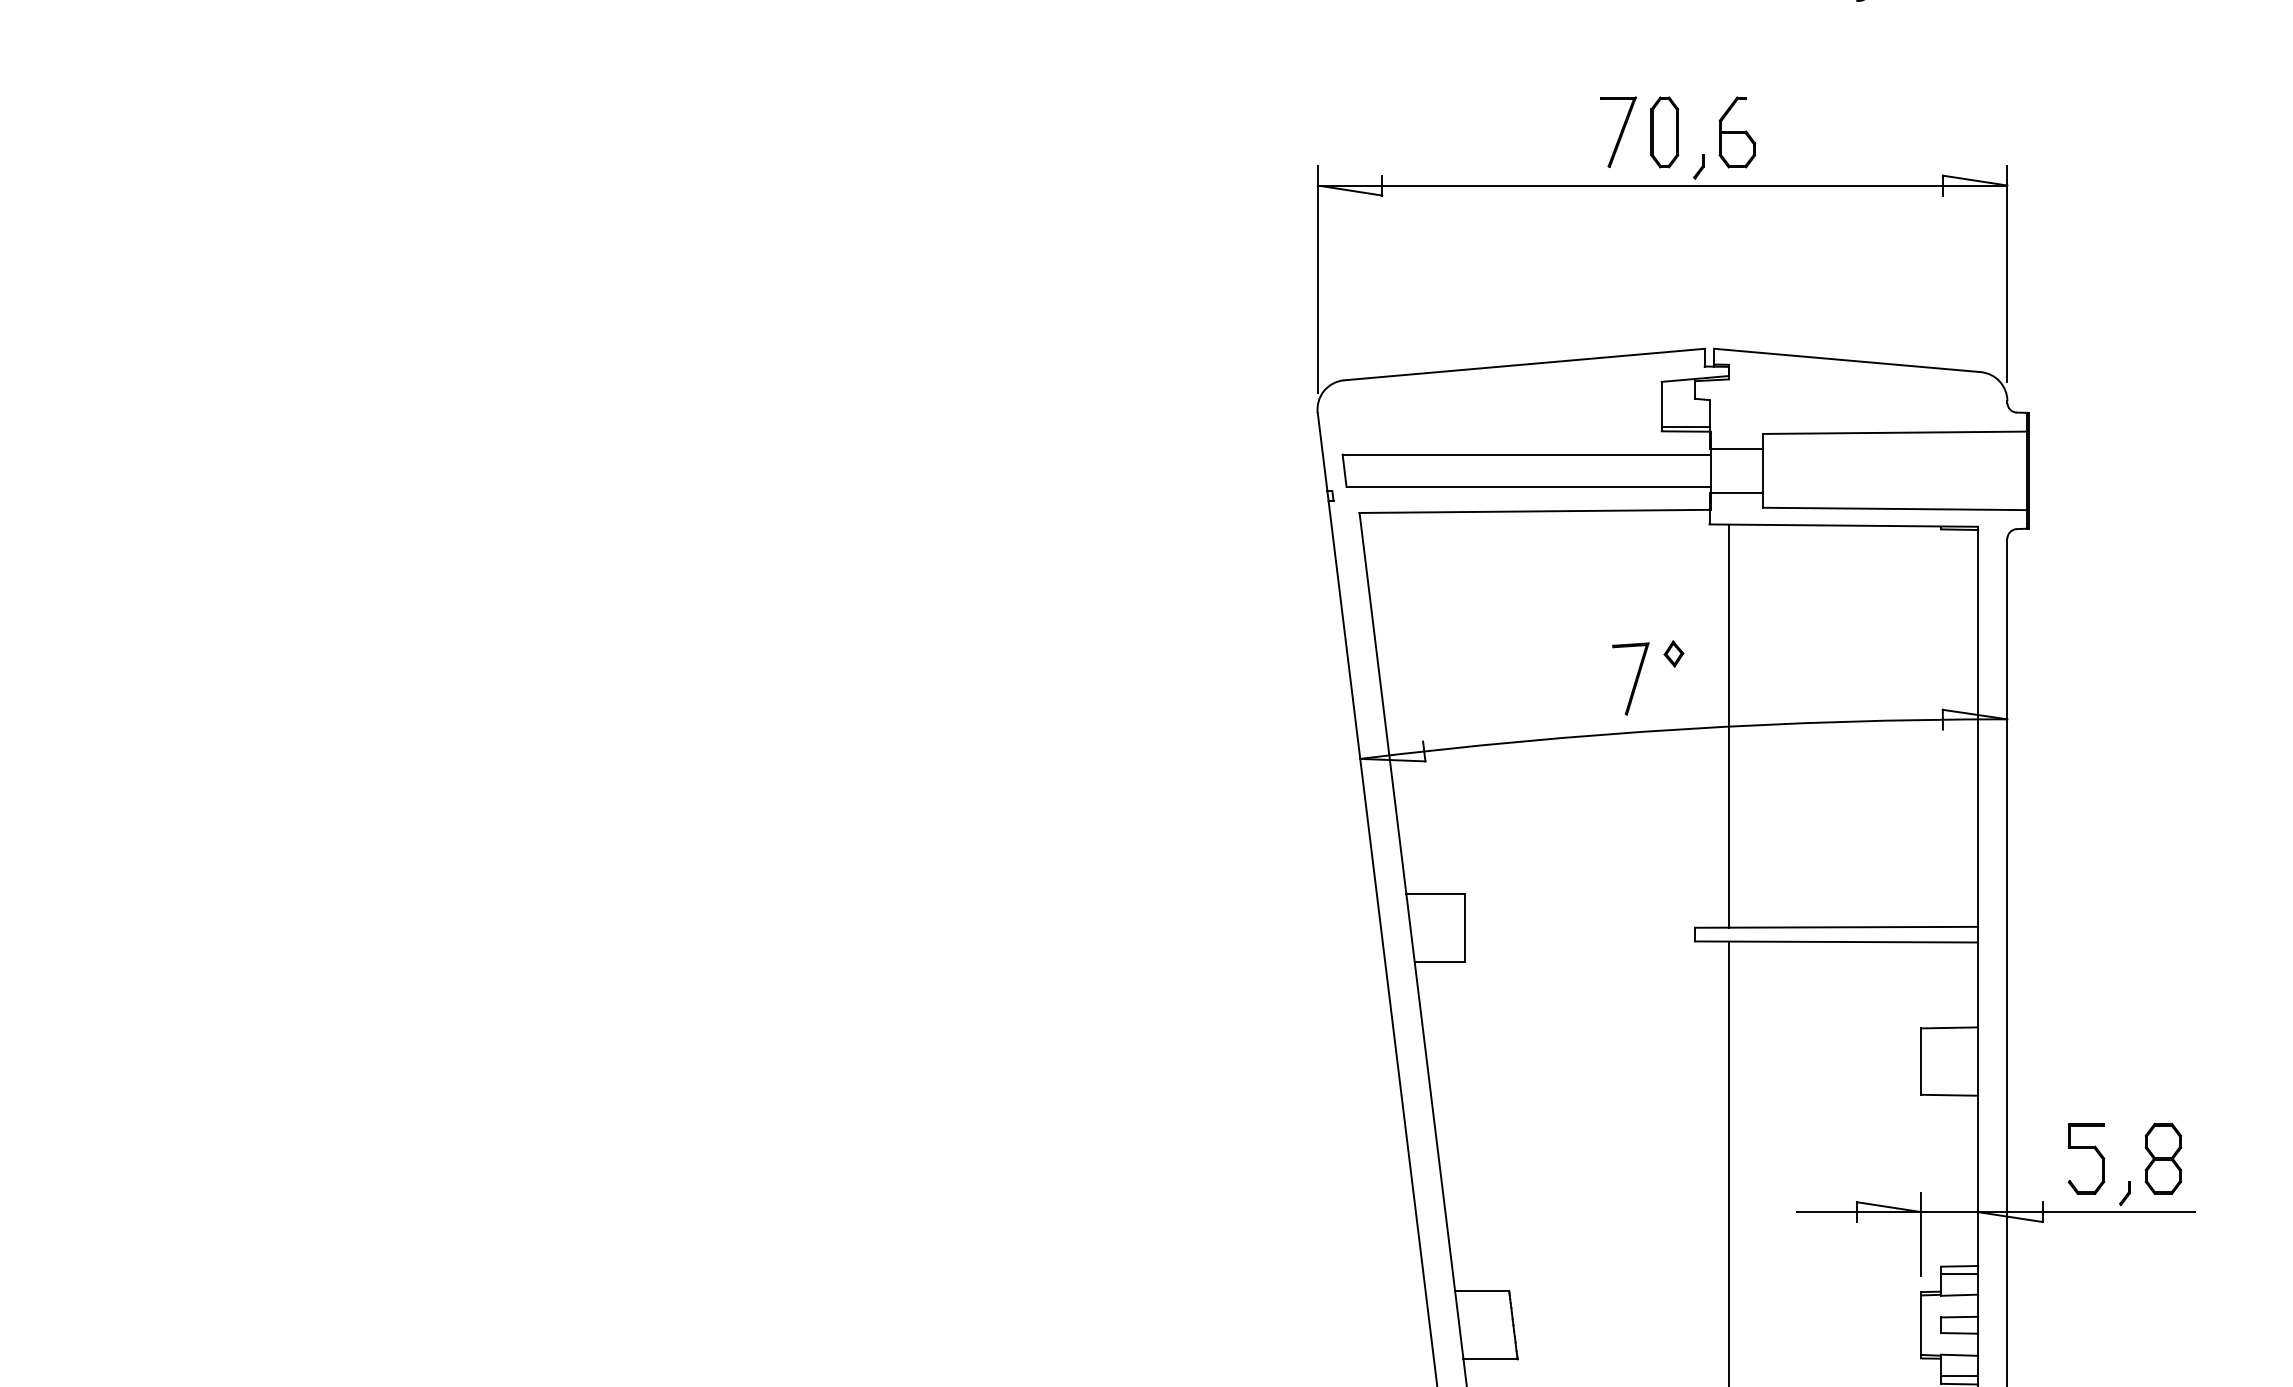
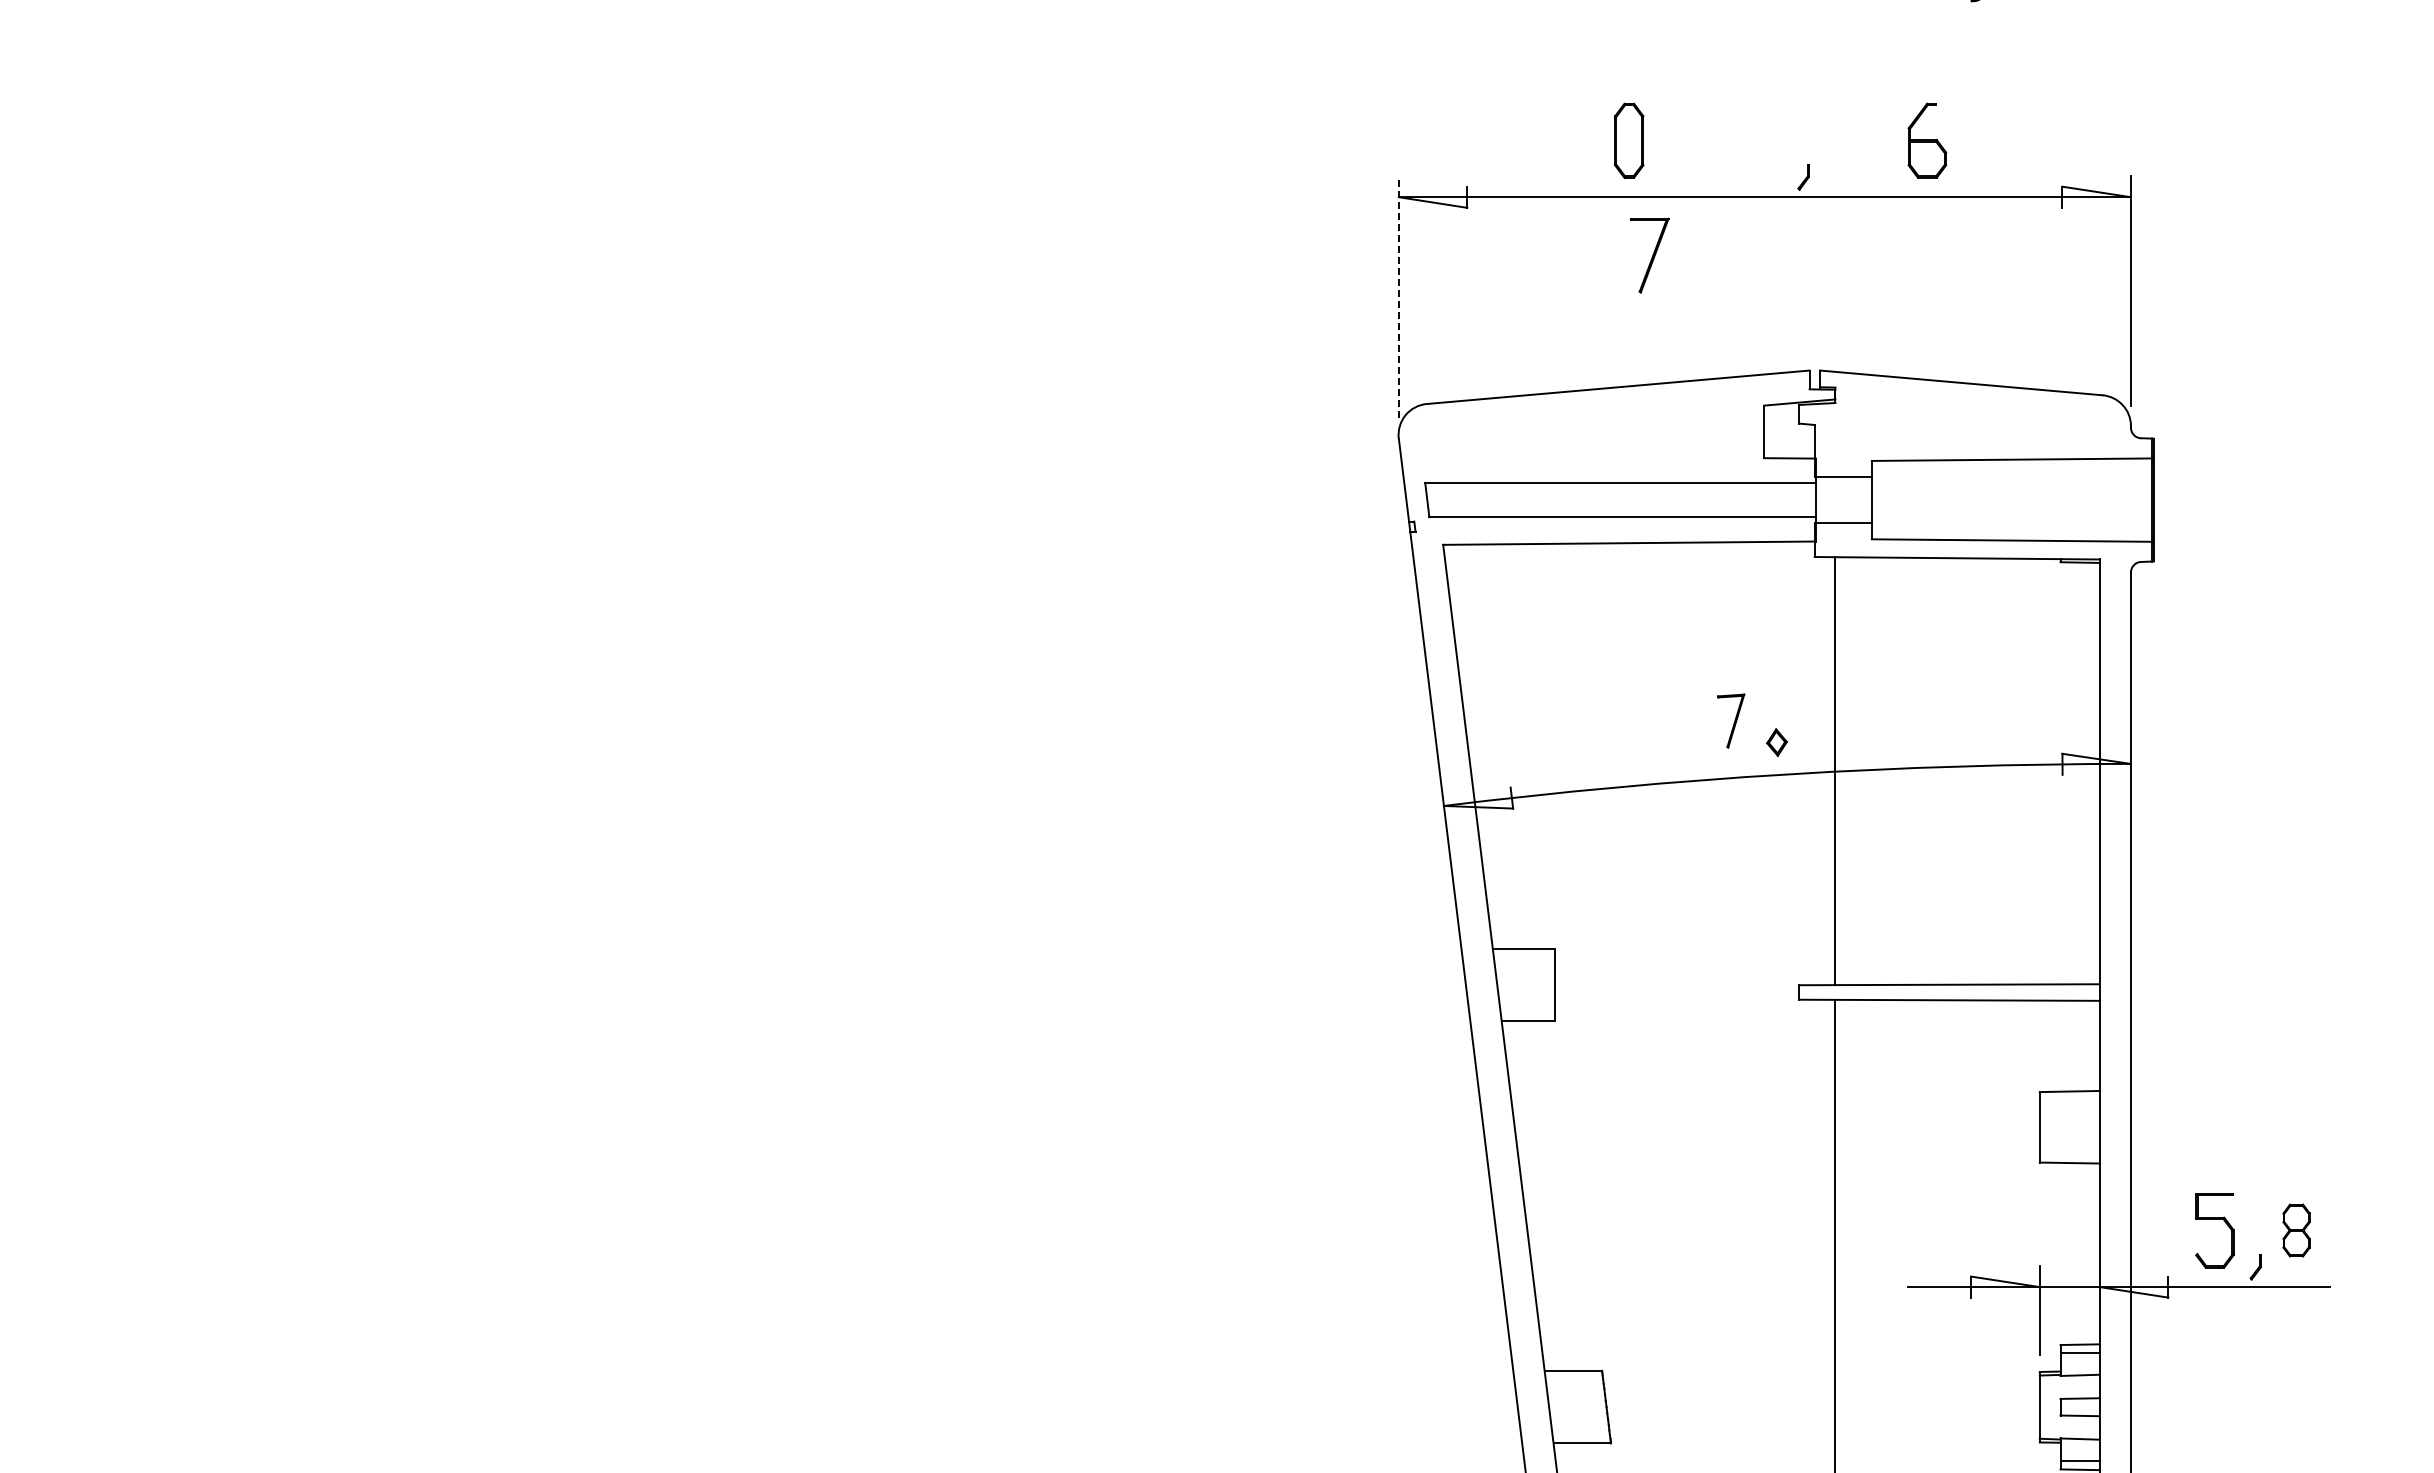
part: (1617, 132) -> (1649, 255), moved
part: (1665, 132) -> (1629, 140), moved
part: (1737, 132) -> (1927, 140), moved
line: (1317, 280) -> (1398, 297), solid -> dashed
line: (1685, 426) -> (1789, 453), removed
part: (1673, 653) -> (1776, 742), moved
part: (1630, 678) -> (1730, 720), size x0.7
part: (2163, 1158) -> (2296, 1230), size x0.7

